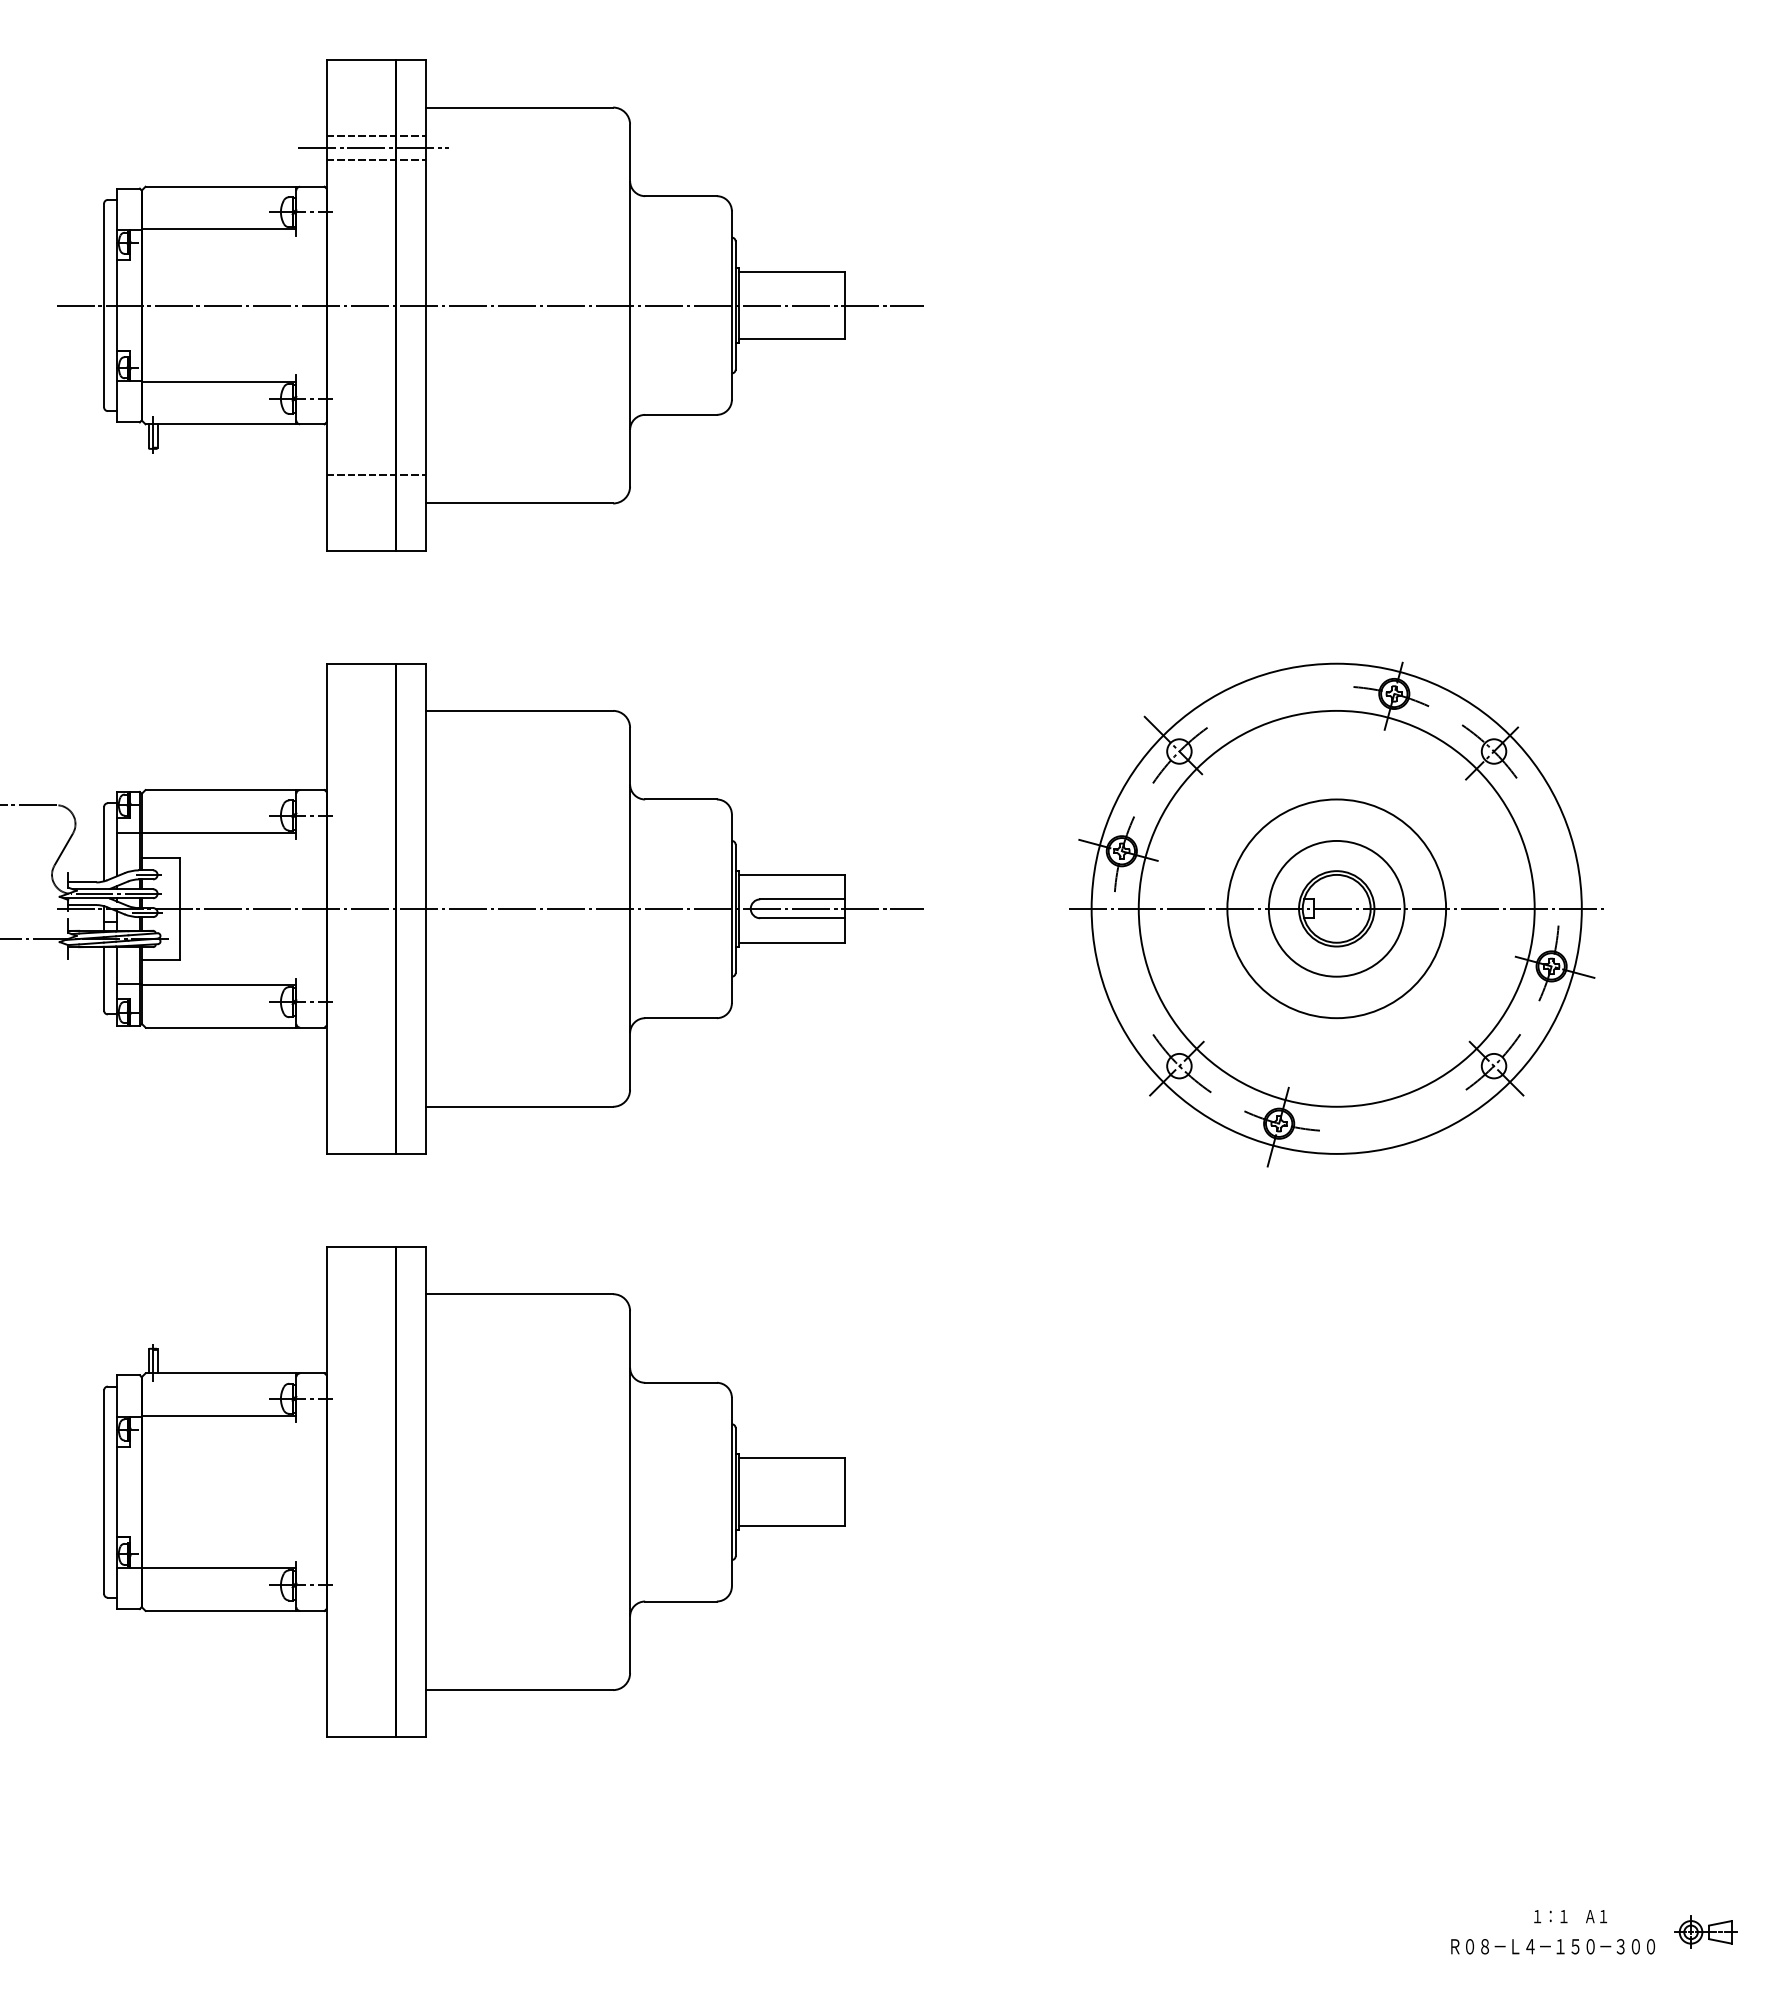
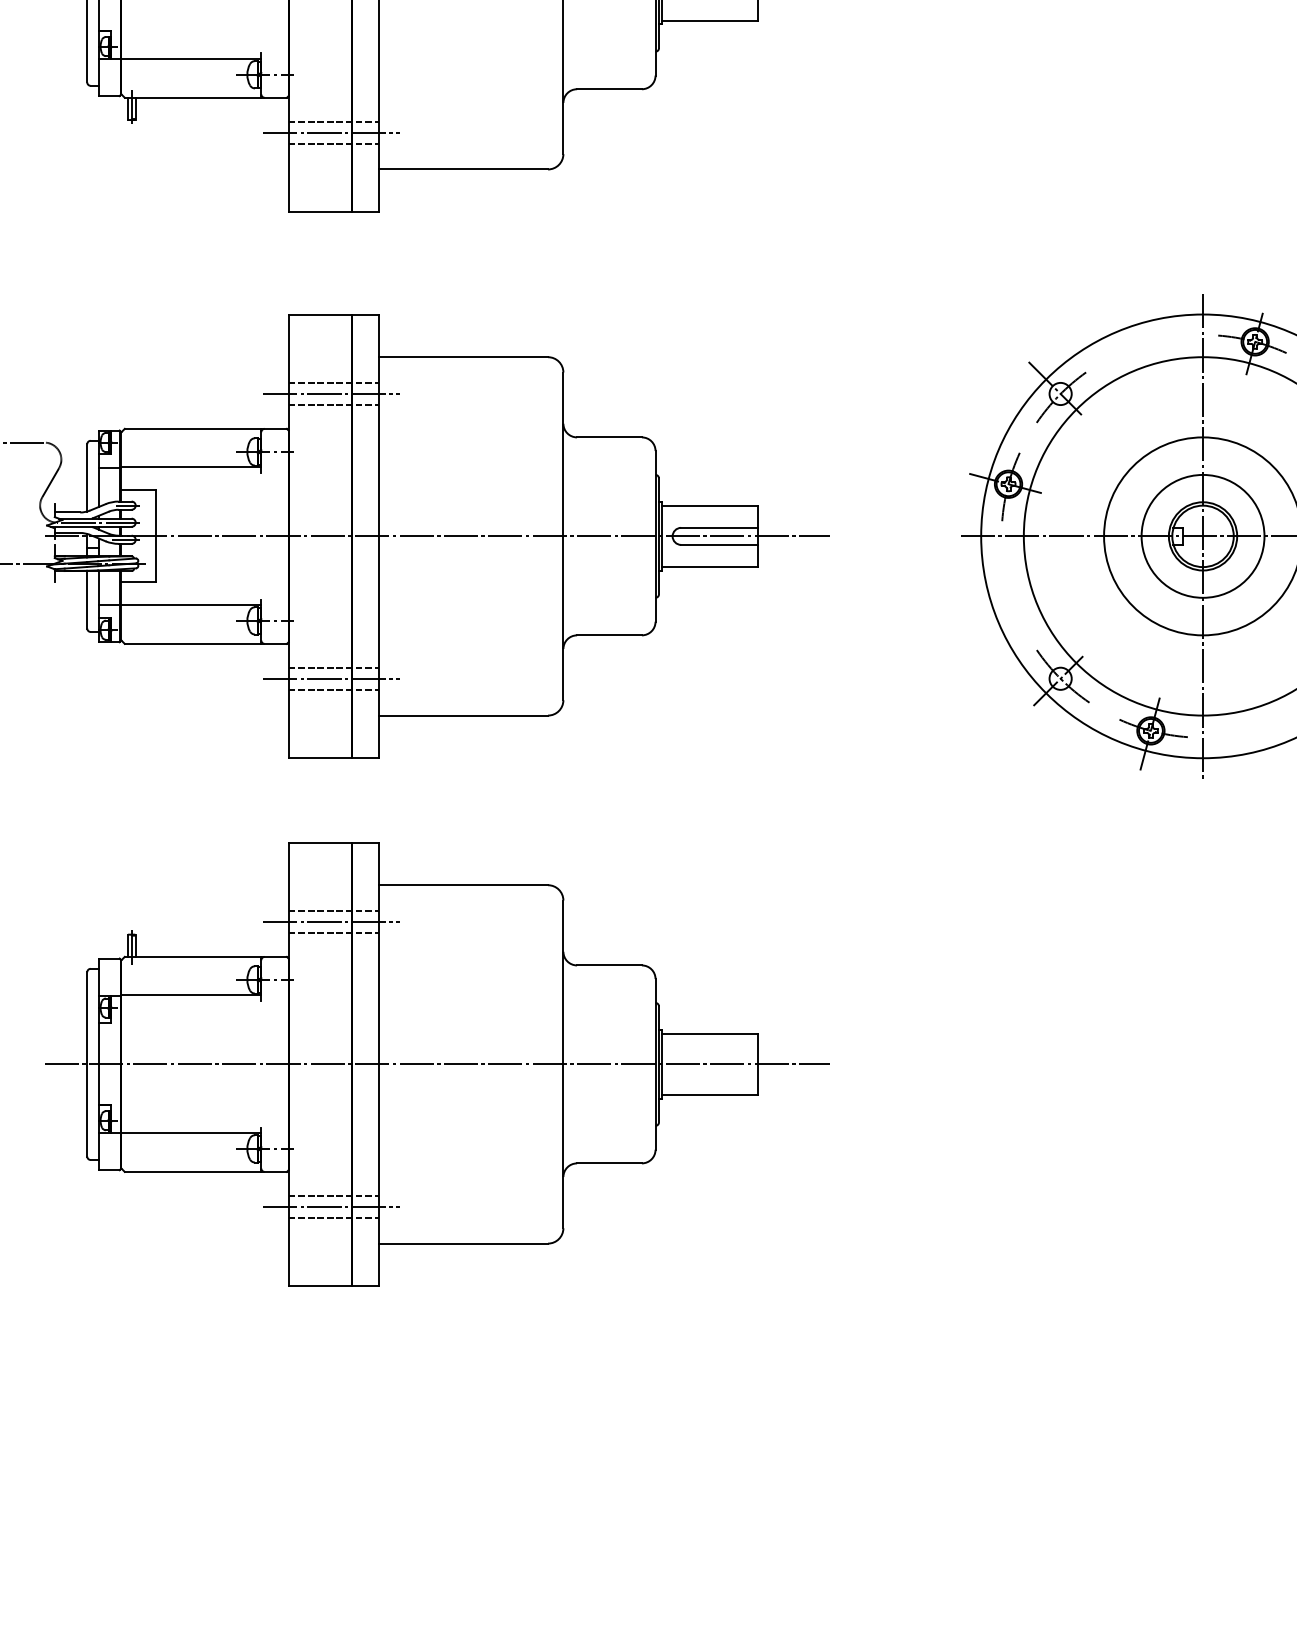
line: (376, 450) -> (333, 121), added
line: (373, 462) -> (331, 132), added
line: (376, 739) -> (333, 383), added
line: (373, 751) -> (331, 393), added
line: (376, 763) -> (333, 404), added
line: (1336, 908) -> (1202, 536), added
line: (376, 1053) -> (333, 667), added
line: (373, 1066) -> (331, 679), added
line: (376, 1078) -> (333, 689), added
line: (376, 1322) -> (333, 910), added
line: (373, 1334) -> (331, 921), added
line: (376, 1347) -> (333, 933), added
line: (490, 1492) -> (437, 1064), added
line: (376, 1637) -> (333, 1195), added
line: (373, 1649) -> (331, 1206), added
line: (376, 1661) -> (333, 1217), added

